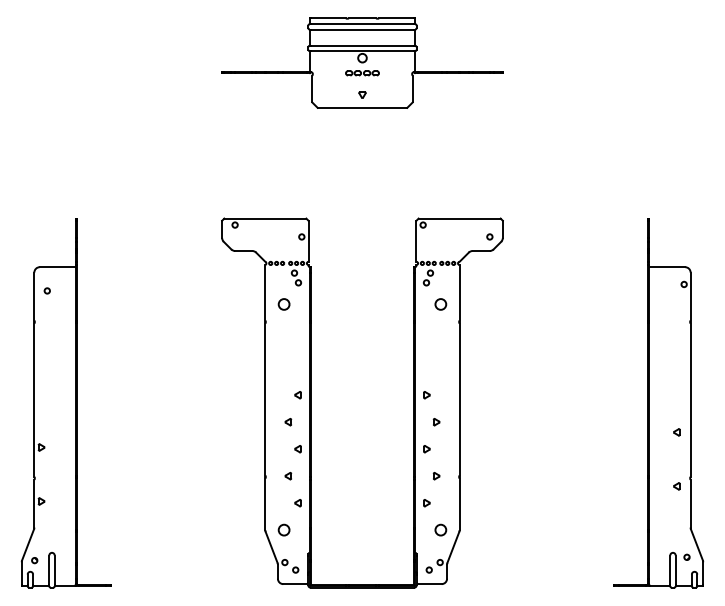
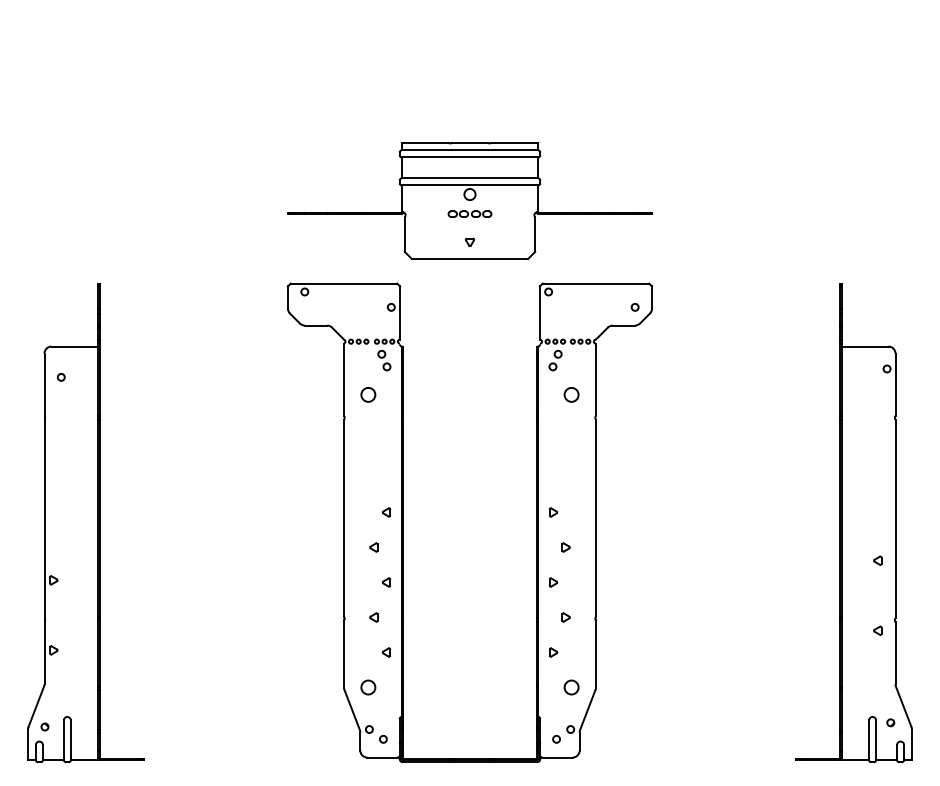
part: (362, 62) -> (469, 200), moved

